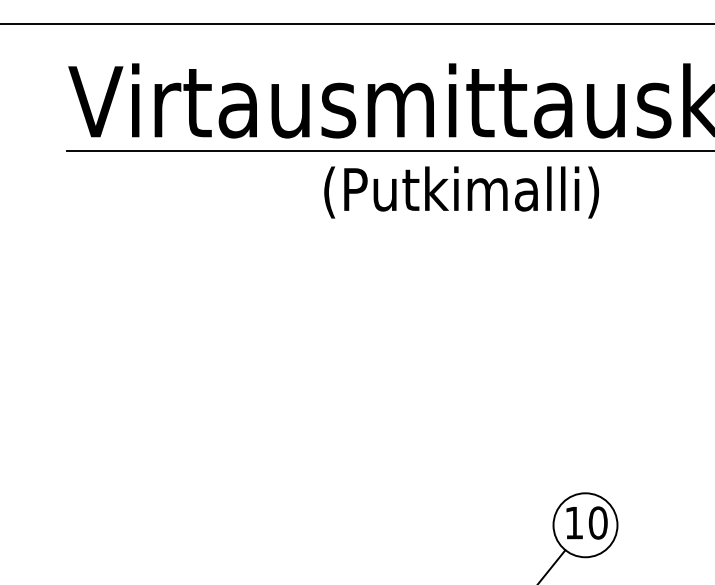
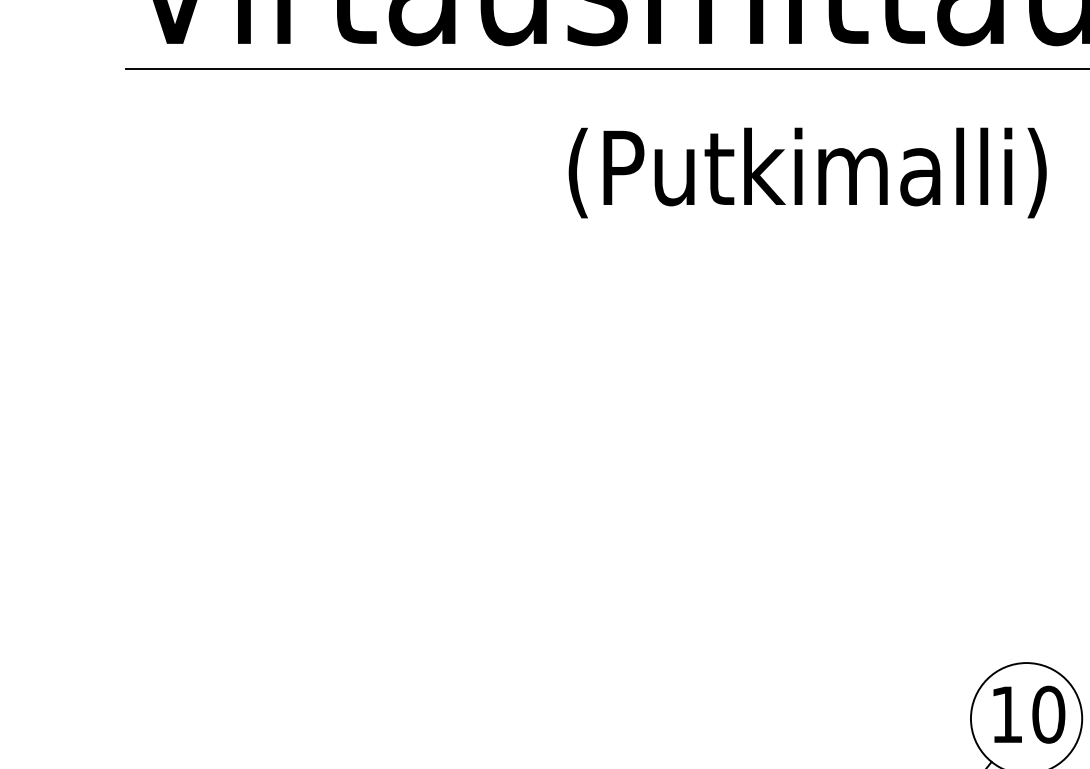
text: (461, 192) -> (807, 173), moved

